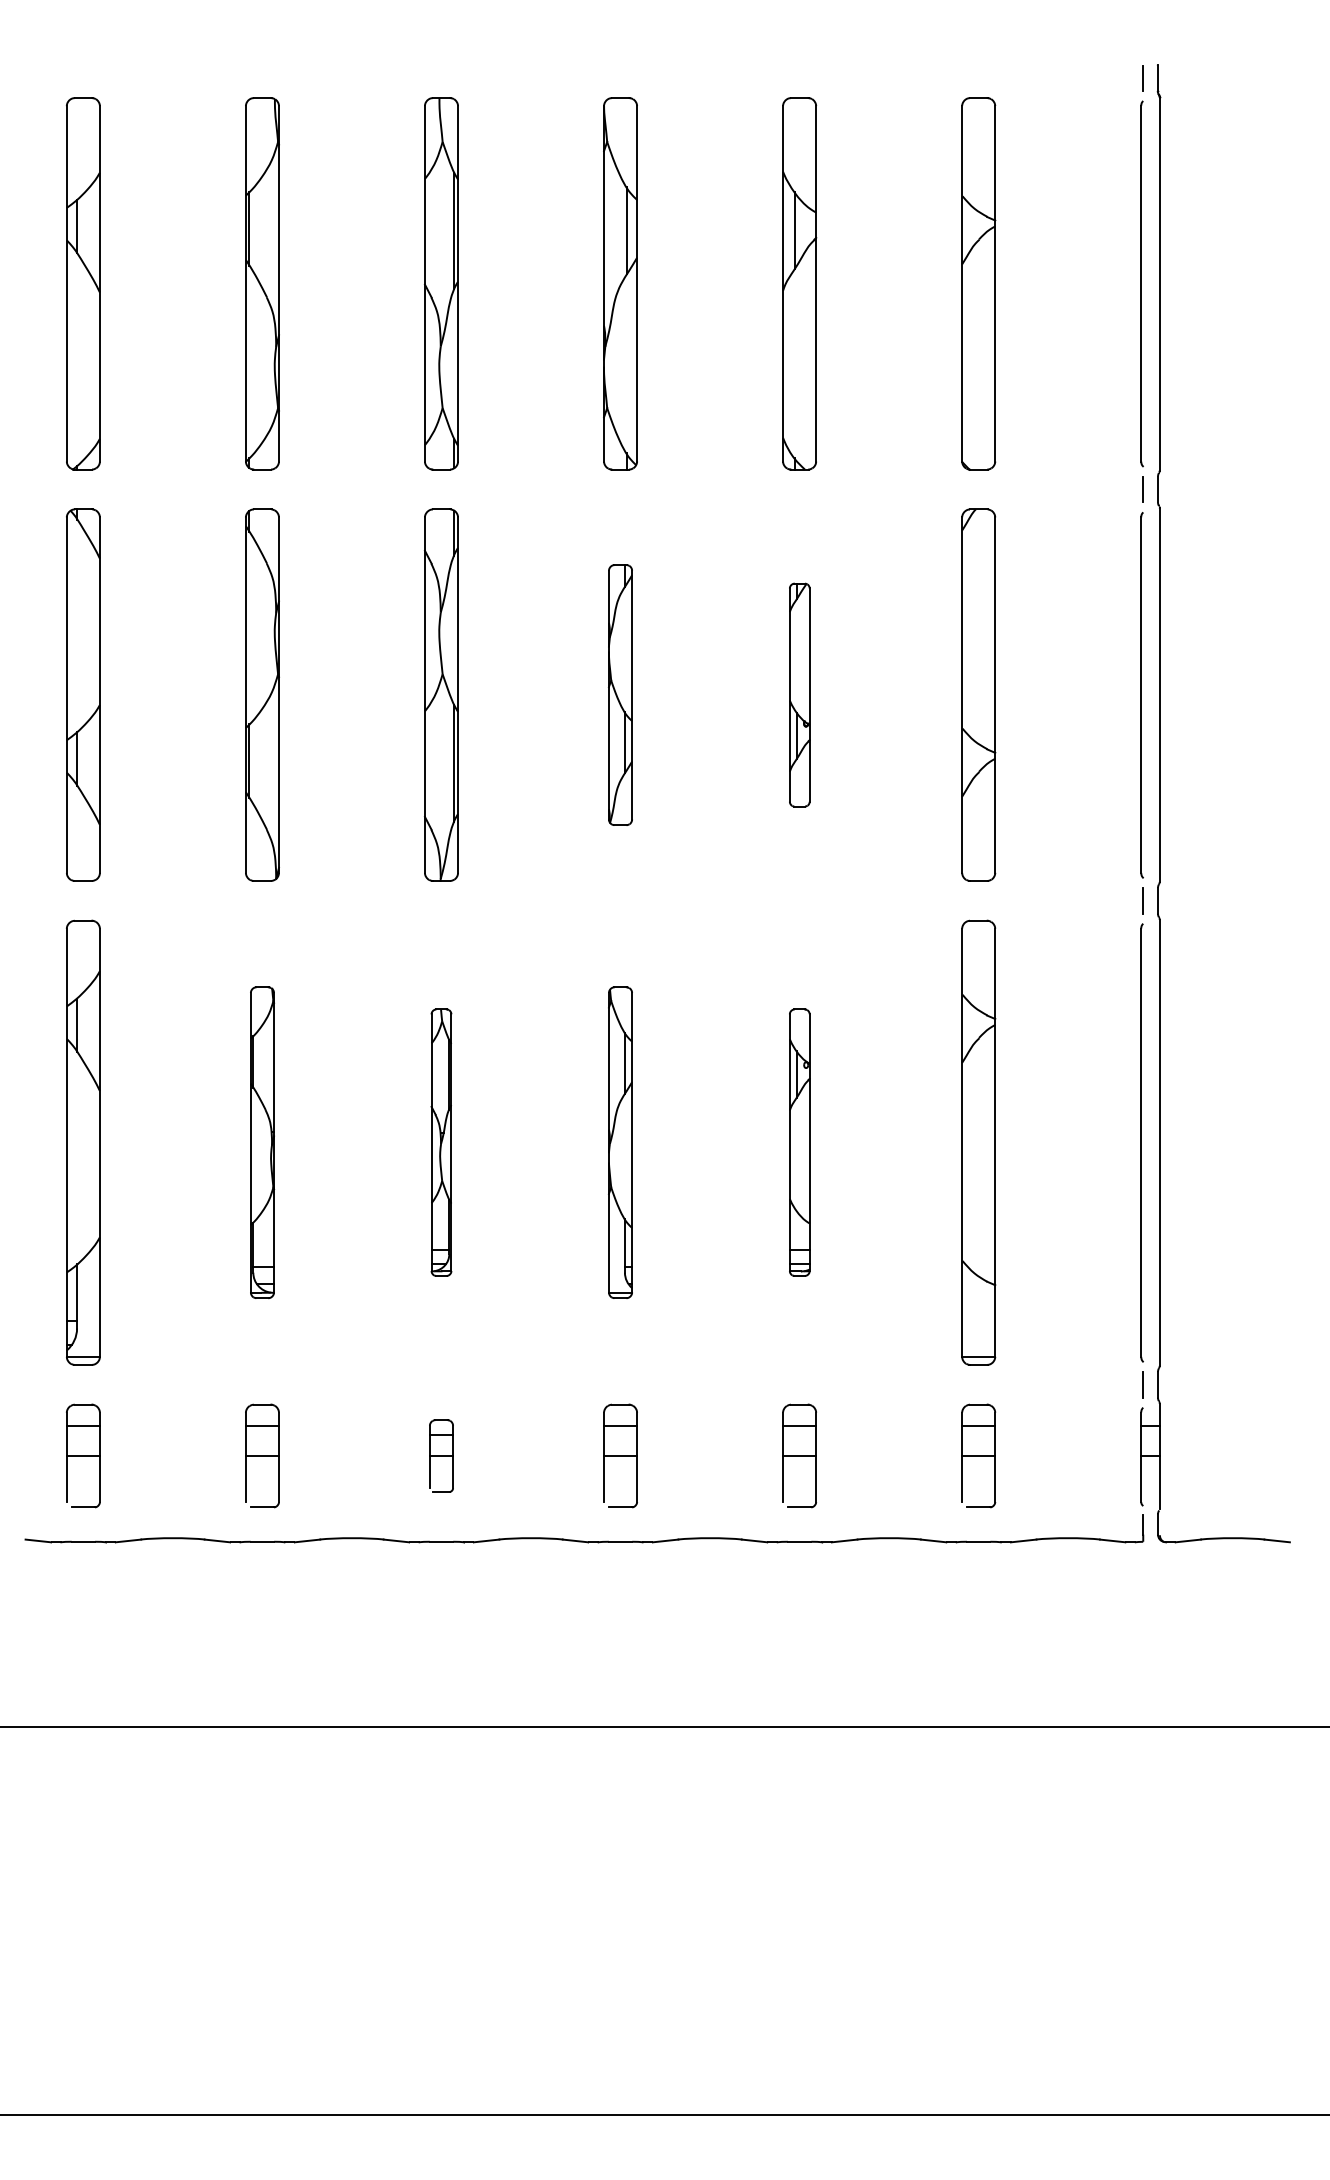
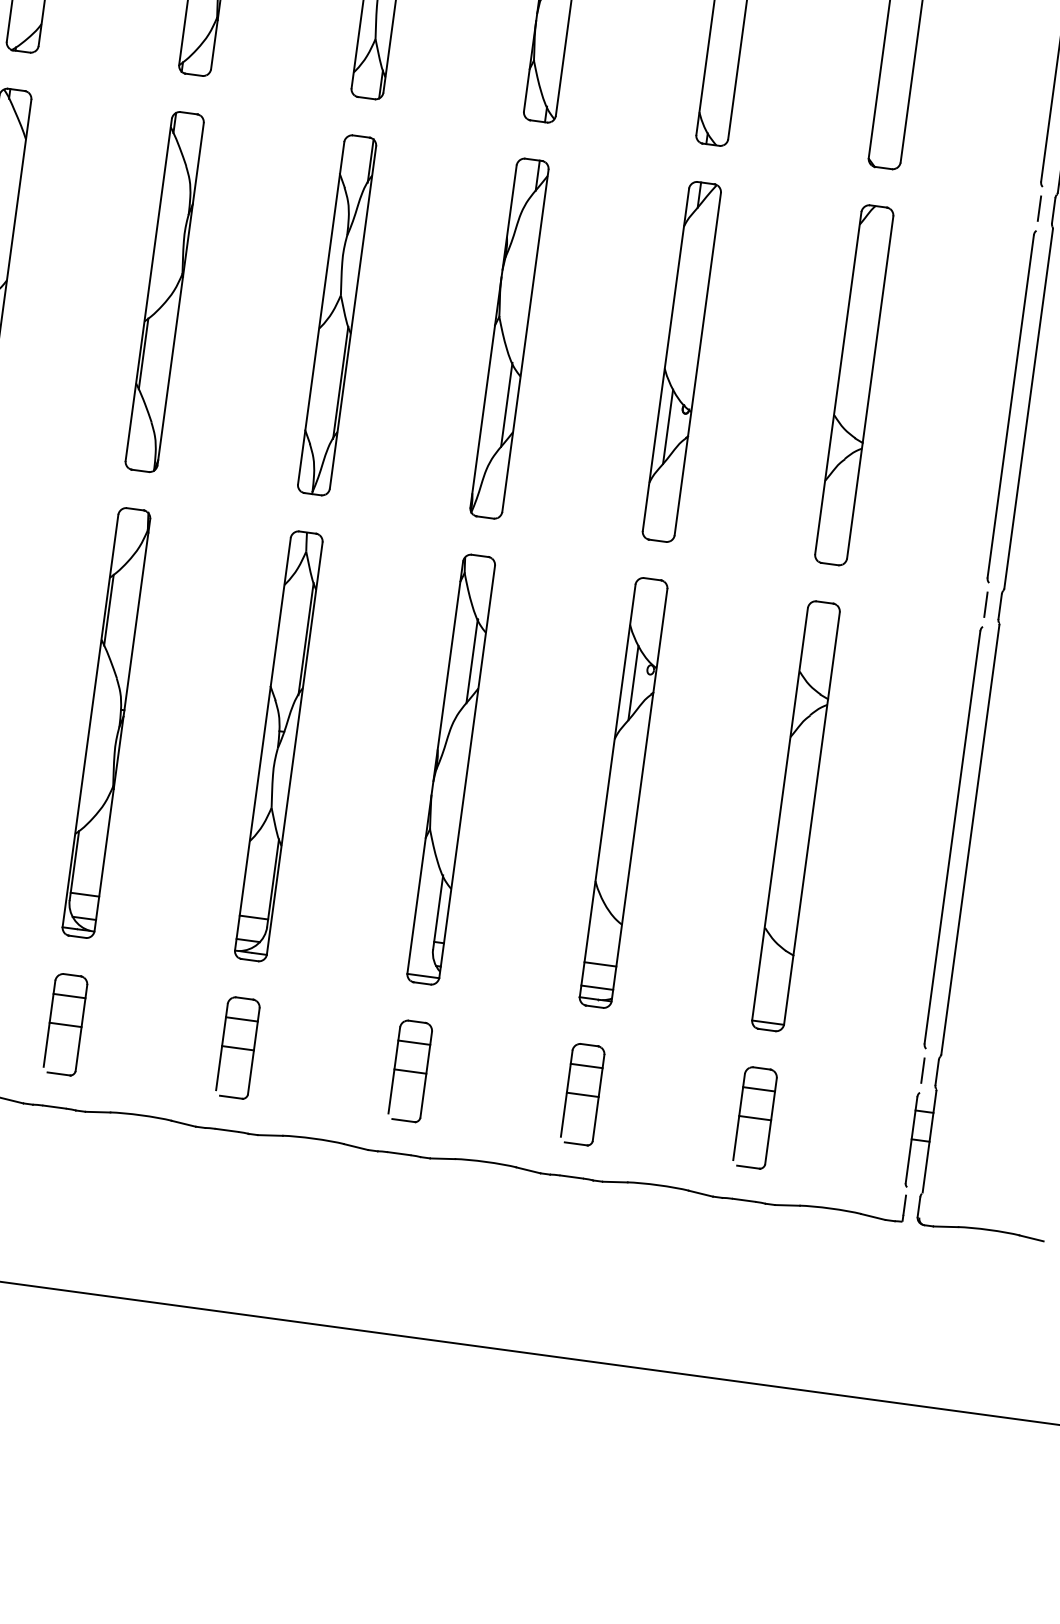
part: (620, 694) -> (509, 338), size x1.43
part: (799, 694) -> (681, 361), size x1.67
part: (262, 1142) -> (106, 722), size x1.43
part: (441, 1142) -> (278, 746), size x1.67
part: (620, 1142) -> (451, 769), size x1.43
part: (799, 1142) -> (623, 792), size x1.67
part: (441, 1455) -> (238, 1047), size x1.43

